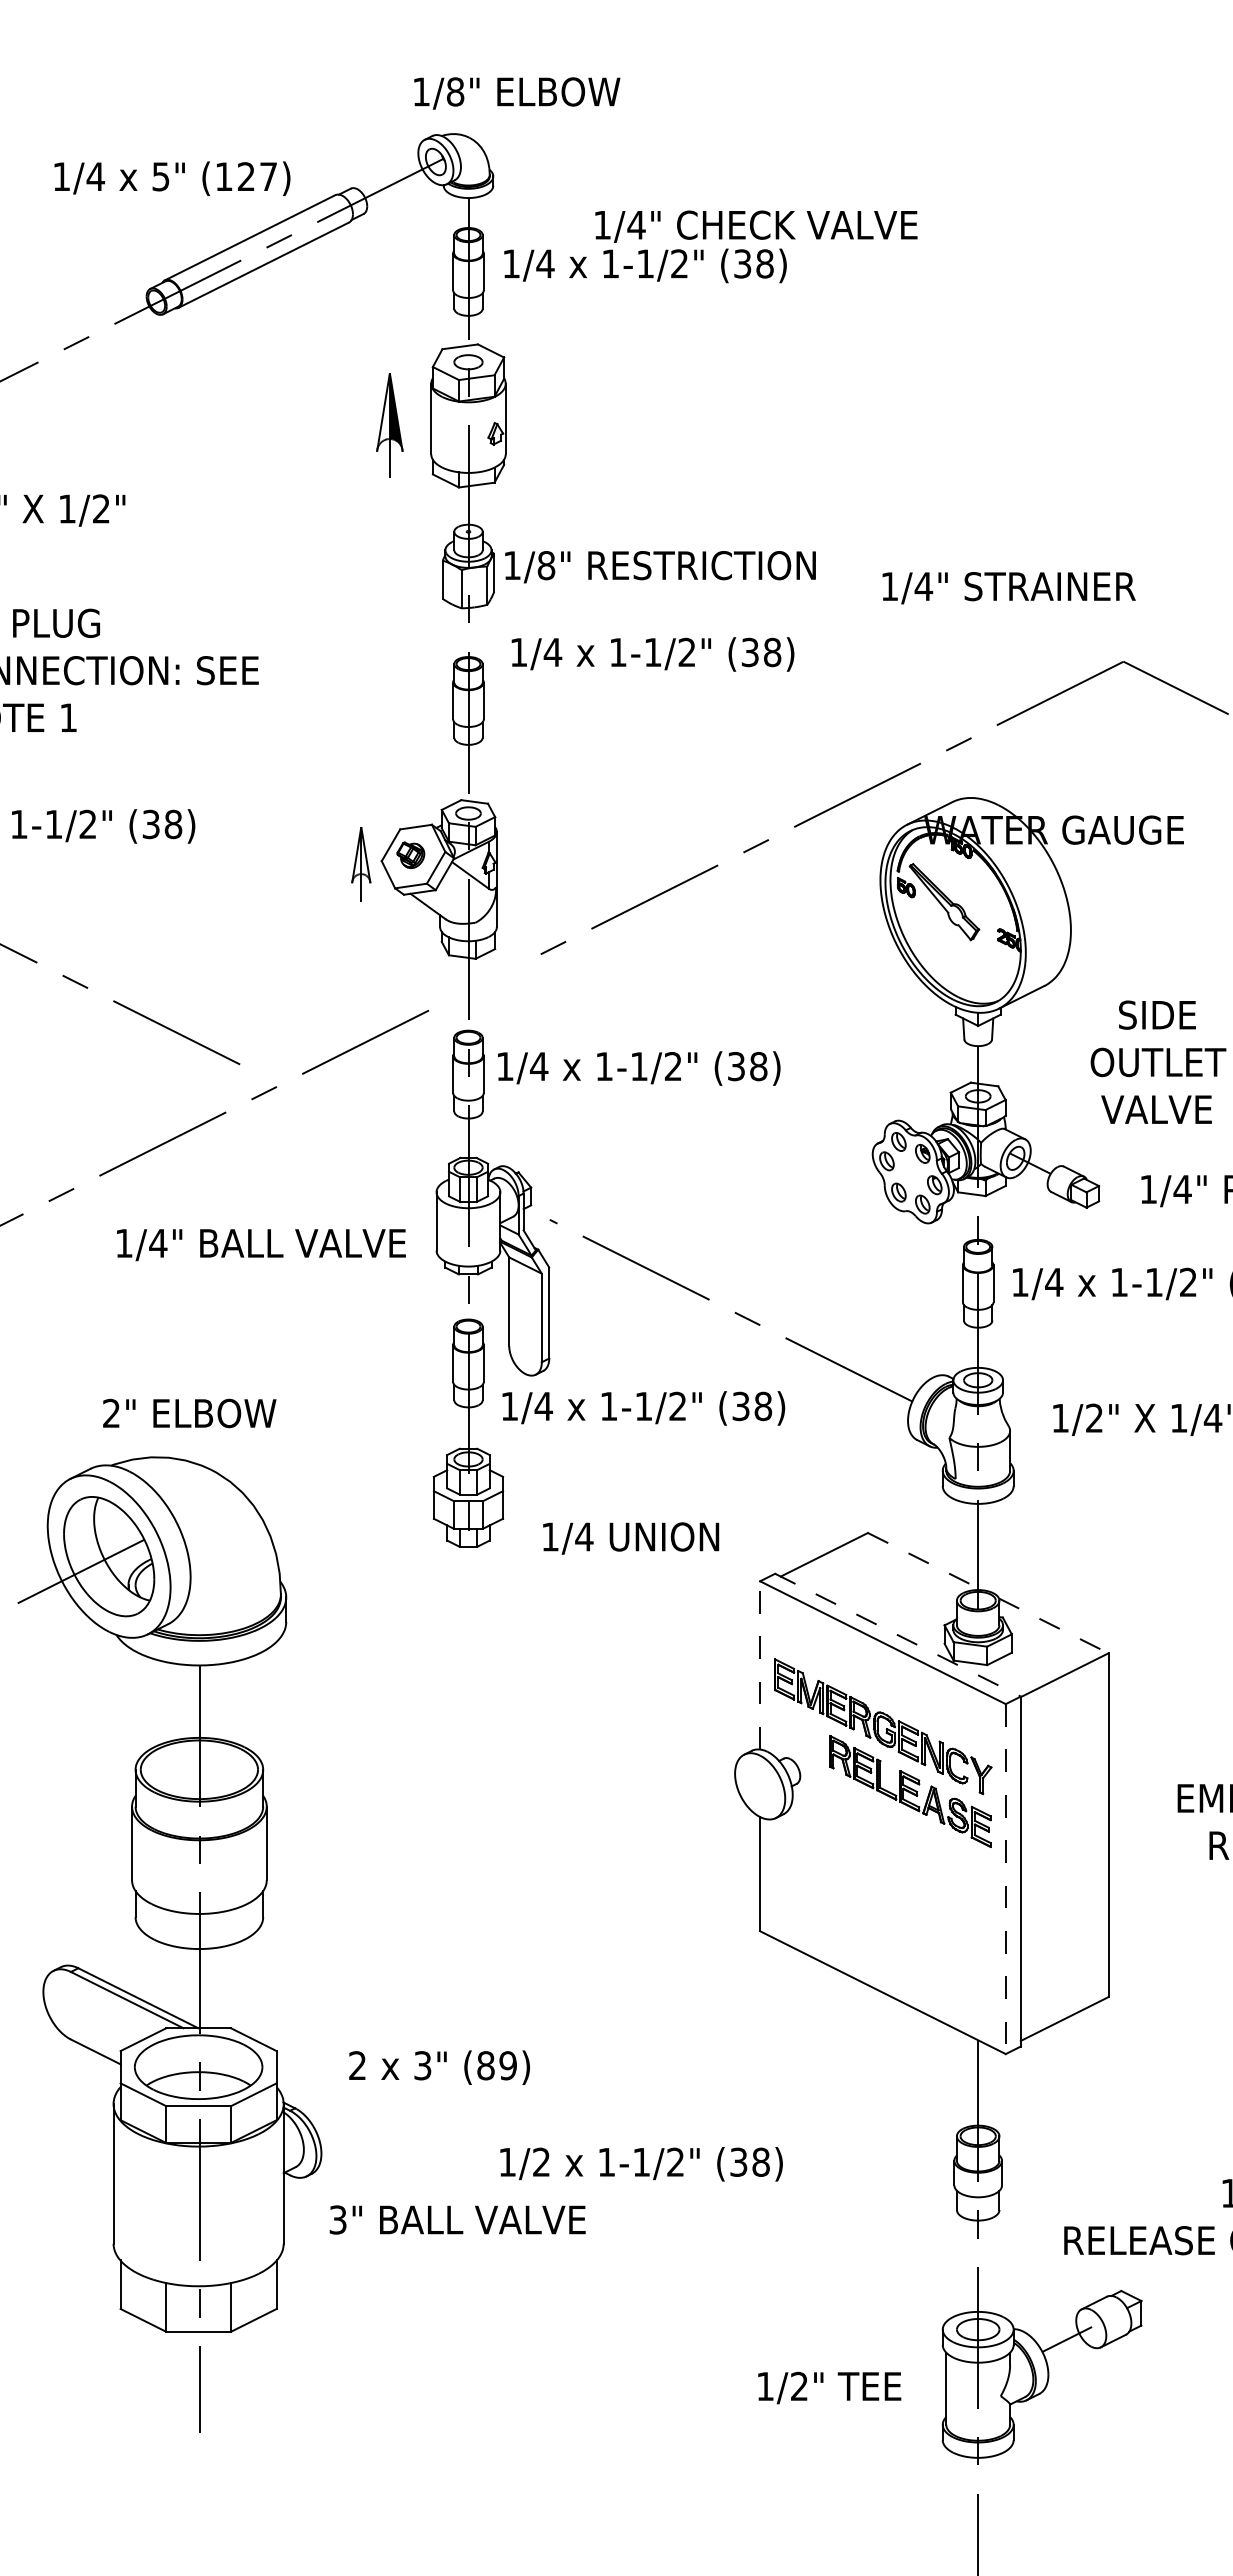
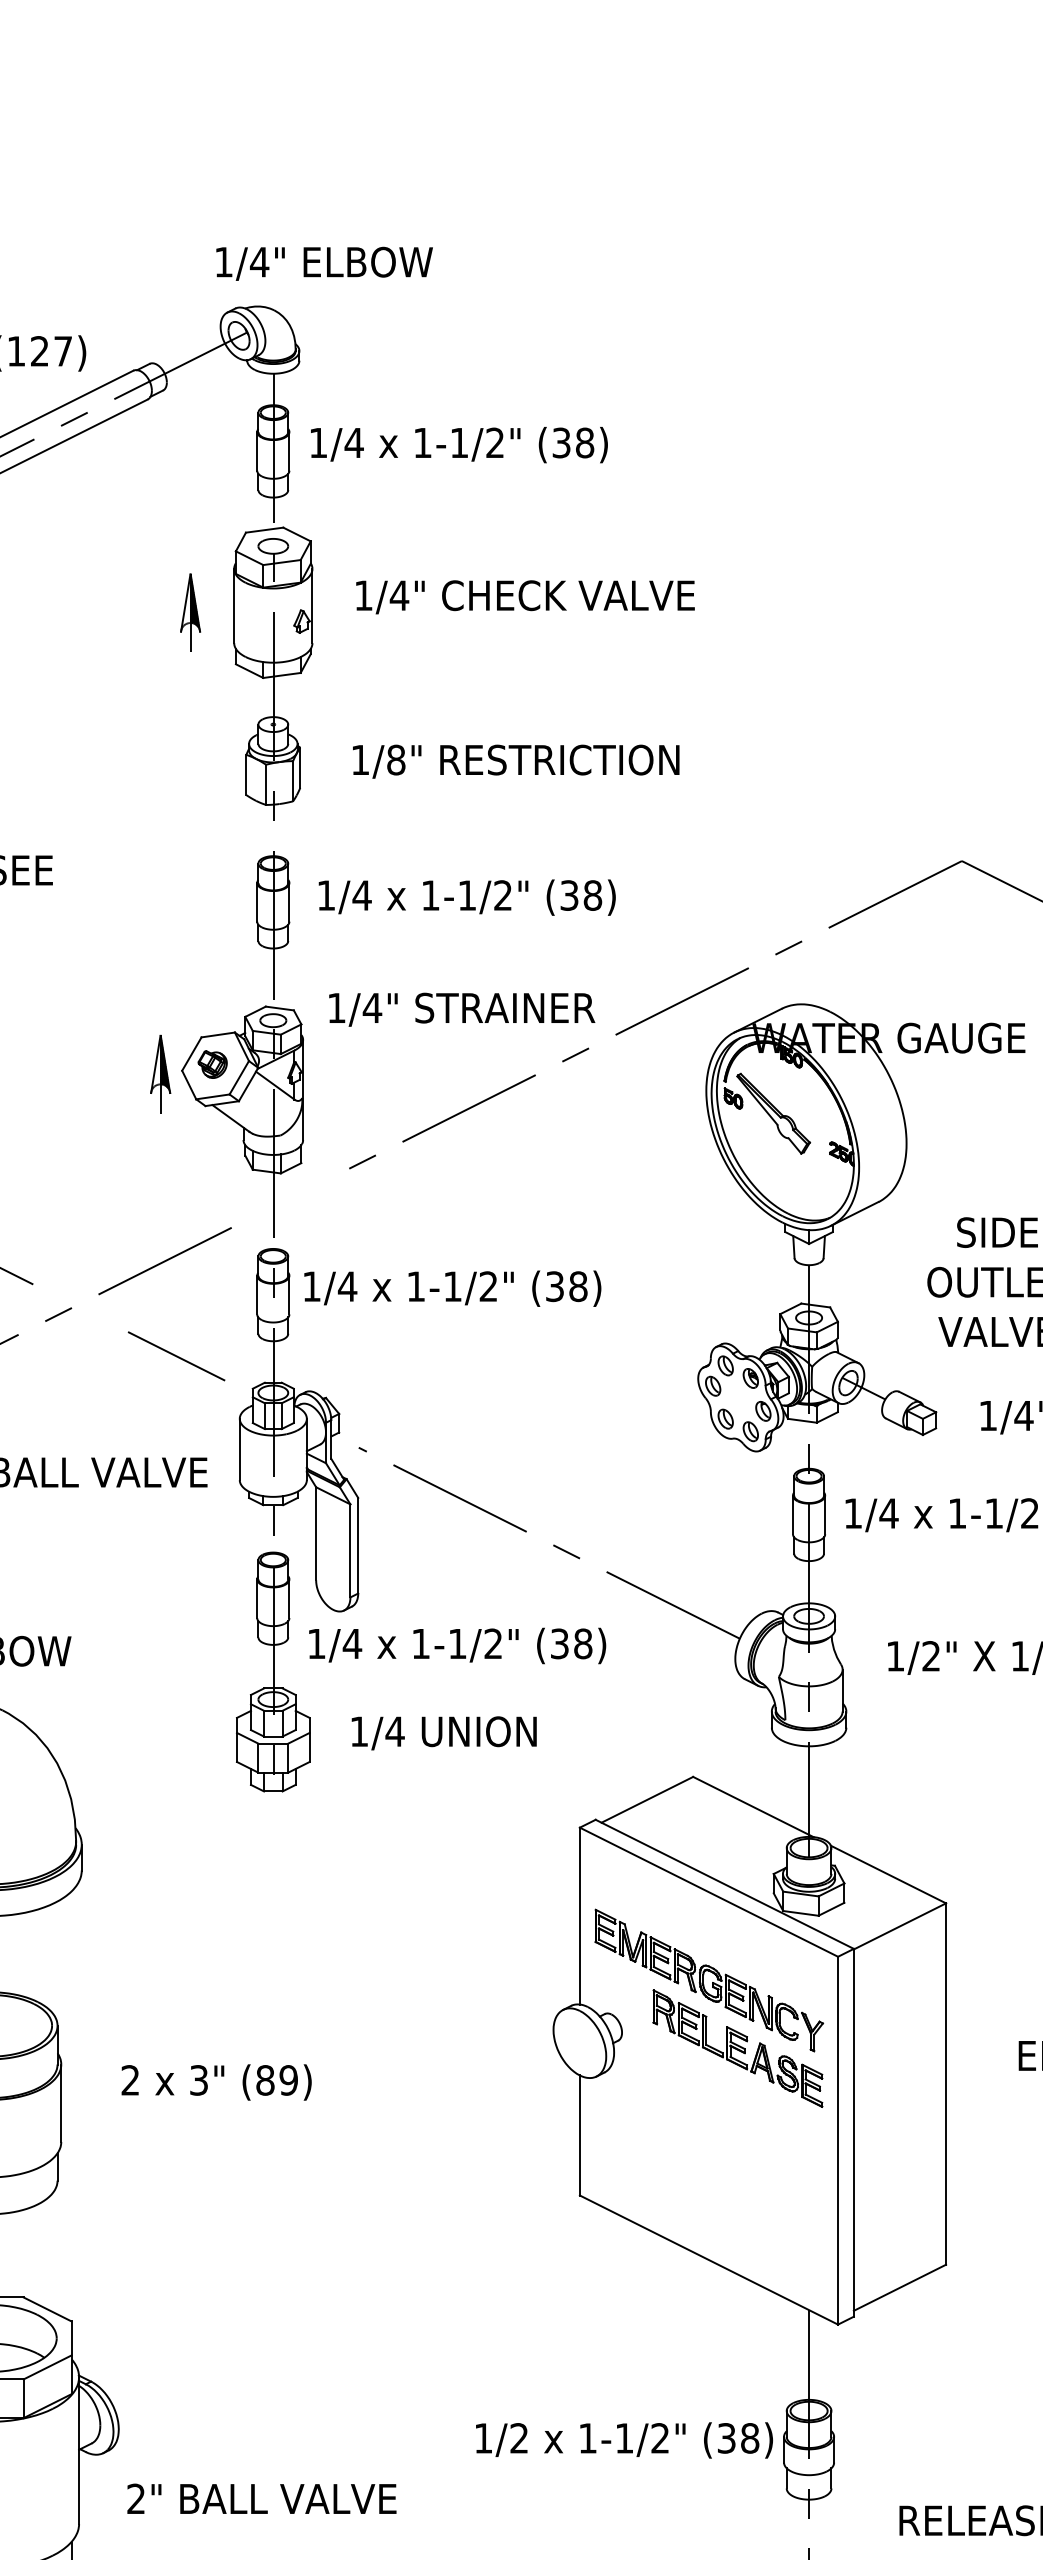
text: (455, 91) -> (259, 261), 1/8" -> 1/4"
text: (756, 226) -> (525, 597), moved
part: (389, 425) -> (190, 612), size x0.71
text: (660, 567) -> (516, 762), moved
text: (1008, 588) -> (461, 1010), moved
text: (652, 654) -> (466, 897), moved
hatch: (365, 853) -> (165, 1062), added
line: (376, 1132) -> (176, 1355), added
text: (631, 1538) -> (444, 1733), moved
line: (925, 1561) -> (753, 1806), dashed -> solid
line: (1054, 1626) -> (889, 1875), dashed -> solid
line: (898, 1635) -> (725, 1884), dashed -> solid
line: (760, 1665) -> (580, 1916), dashed -> solid
line: (1005, 1879) -> (837, 2141), dashed -> solid
text: (439, 2067) -> (216, 2082), moved
text: (641, 2164) -> (624, 2440), moved
text: (337, 2219) -> (135, 2498), 3" -> 2"

